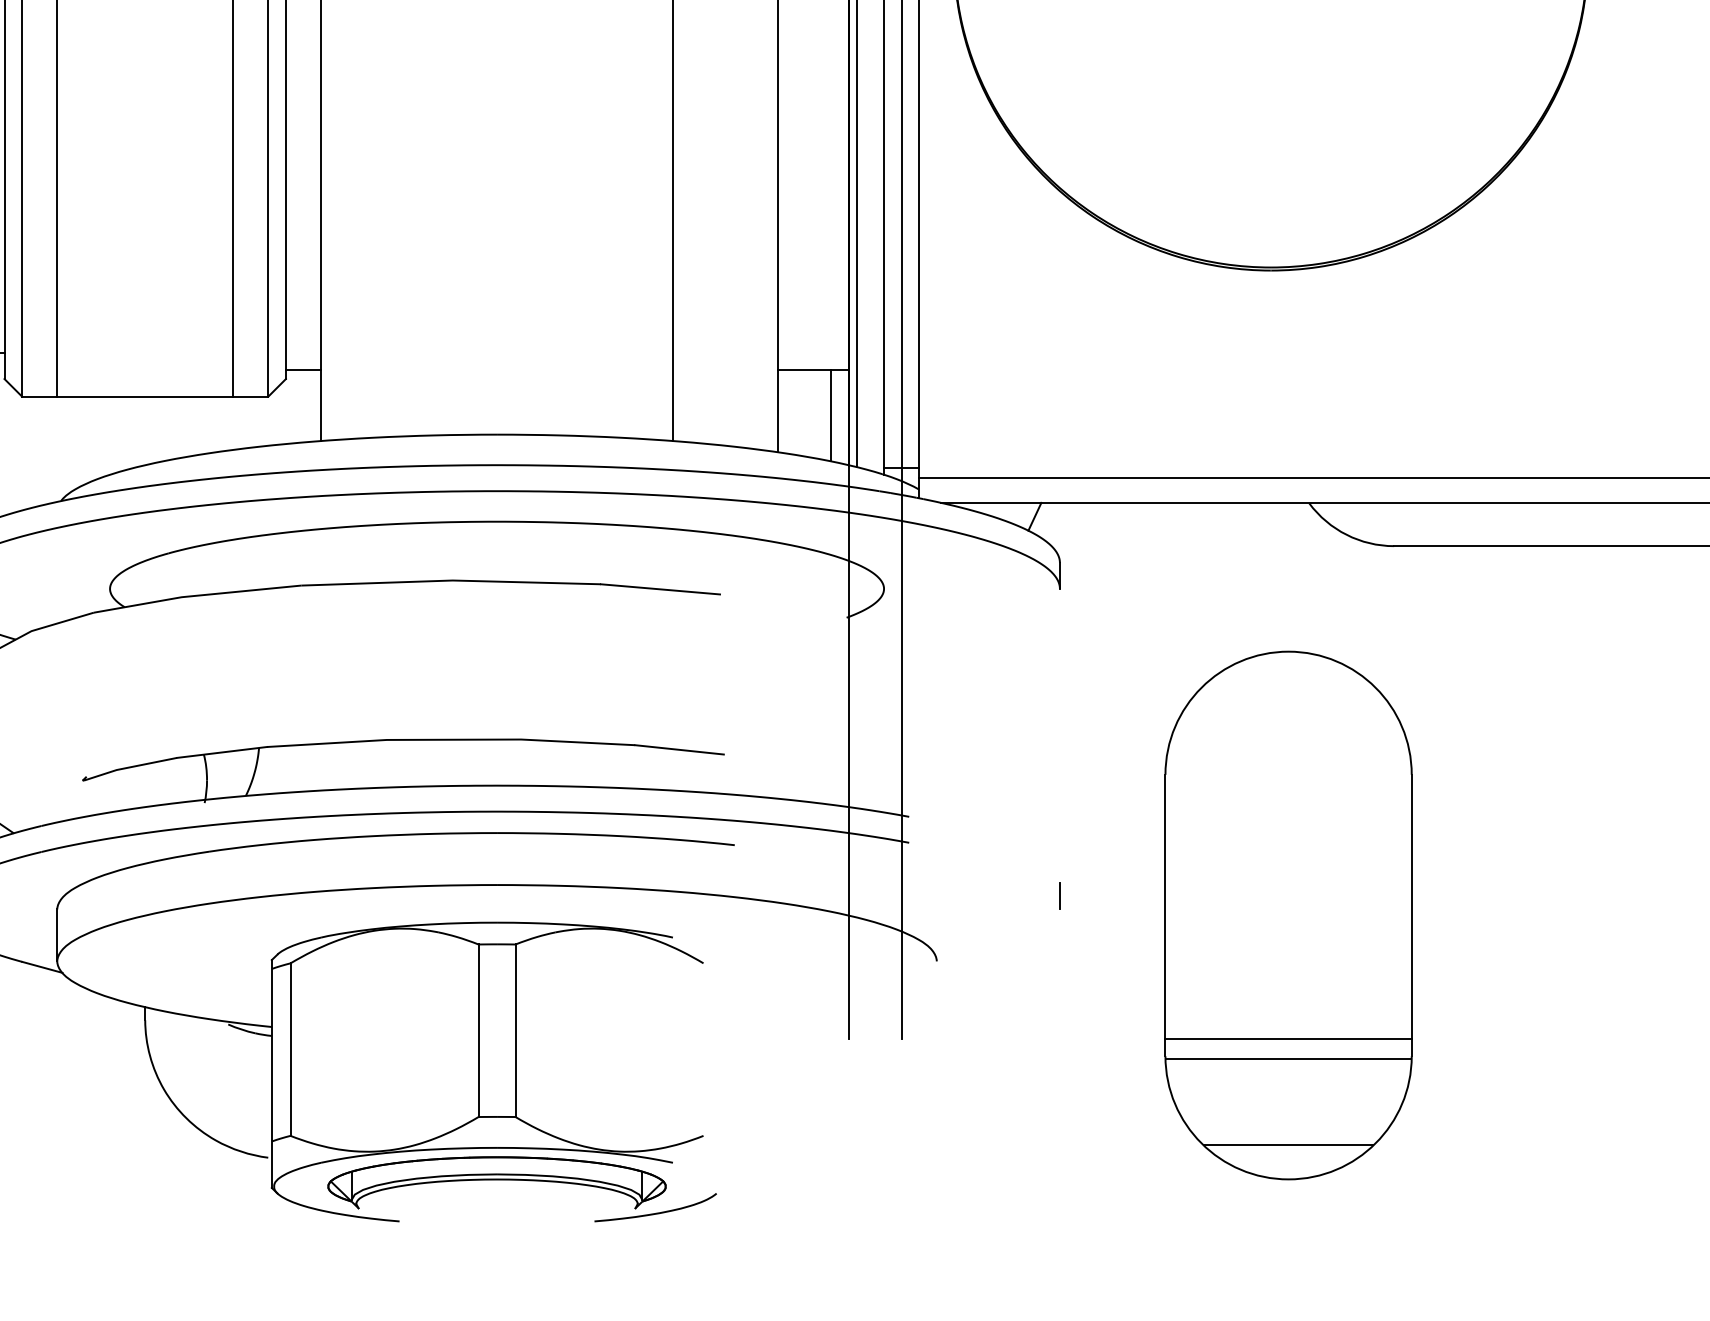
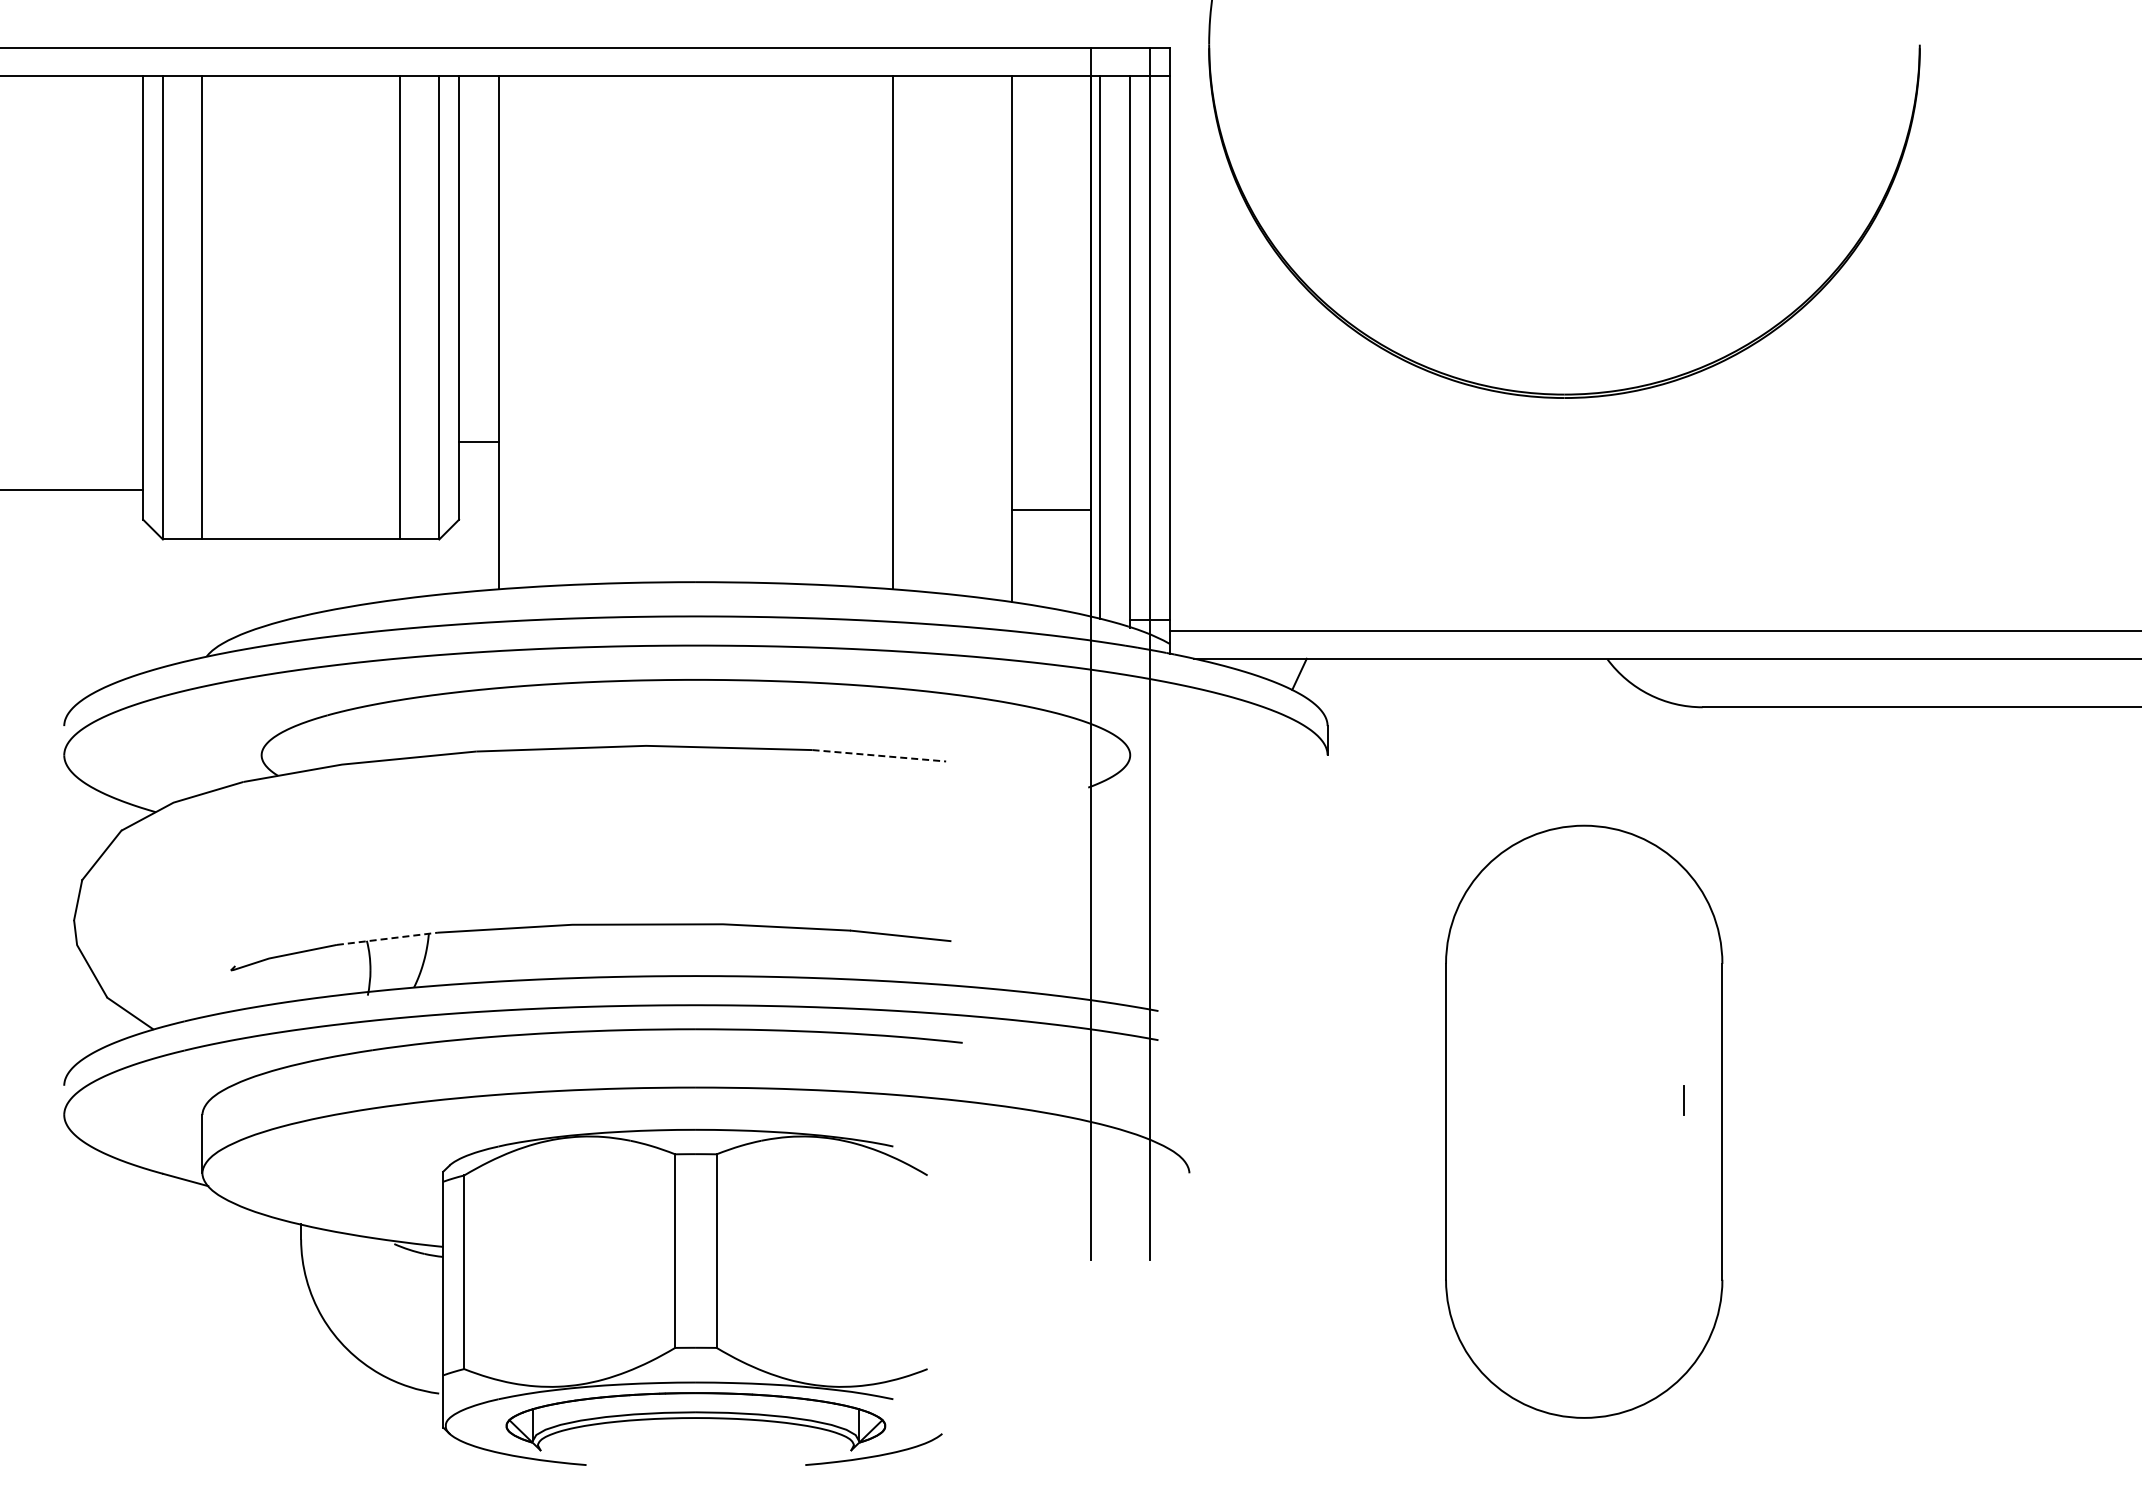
line: (303, 369) -> (478, 441), moved
line: (830, 415) -> (1070, 560), removed
line: (660, 589) -> (879, 755), solid -> dashed
line: (222, 752) -> (387, 938), solid -> dashed
line: (1059, 896) -> (1683, 1100), moved
line: (1288, 1039) -> (1584, 1260), removed
line: (1288, 1058) -> (1584, 1282), removed
line: (1288, 1144) -> (1584, 1378), removed

